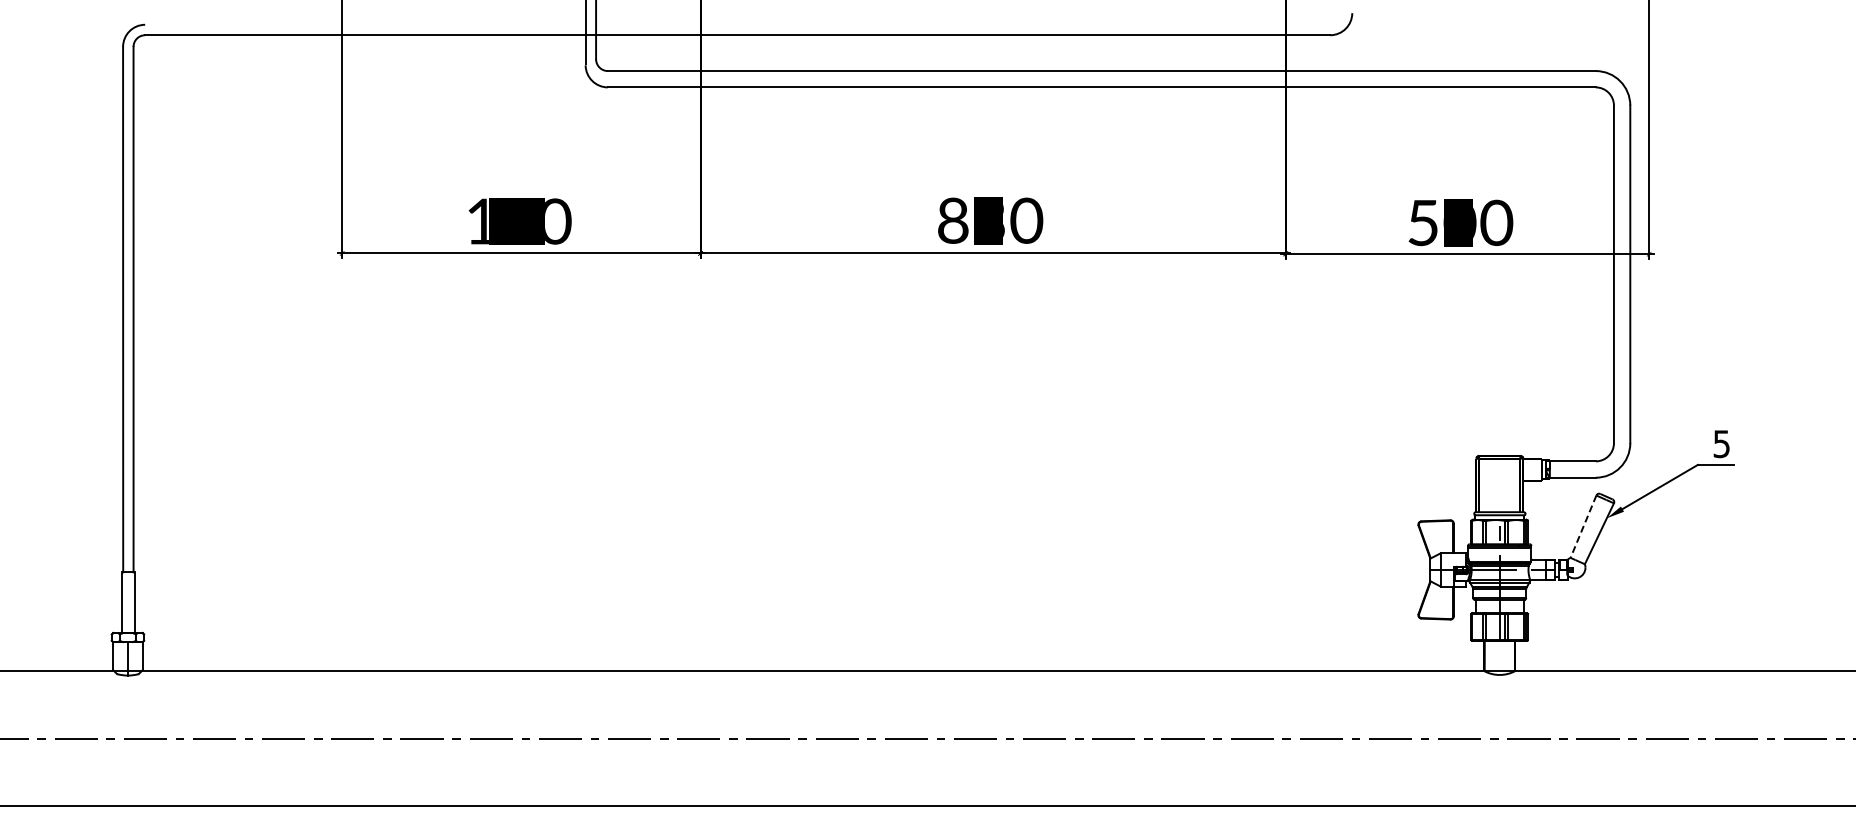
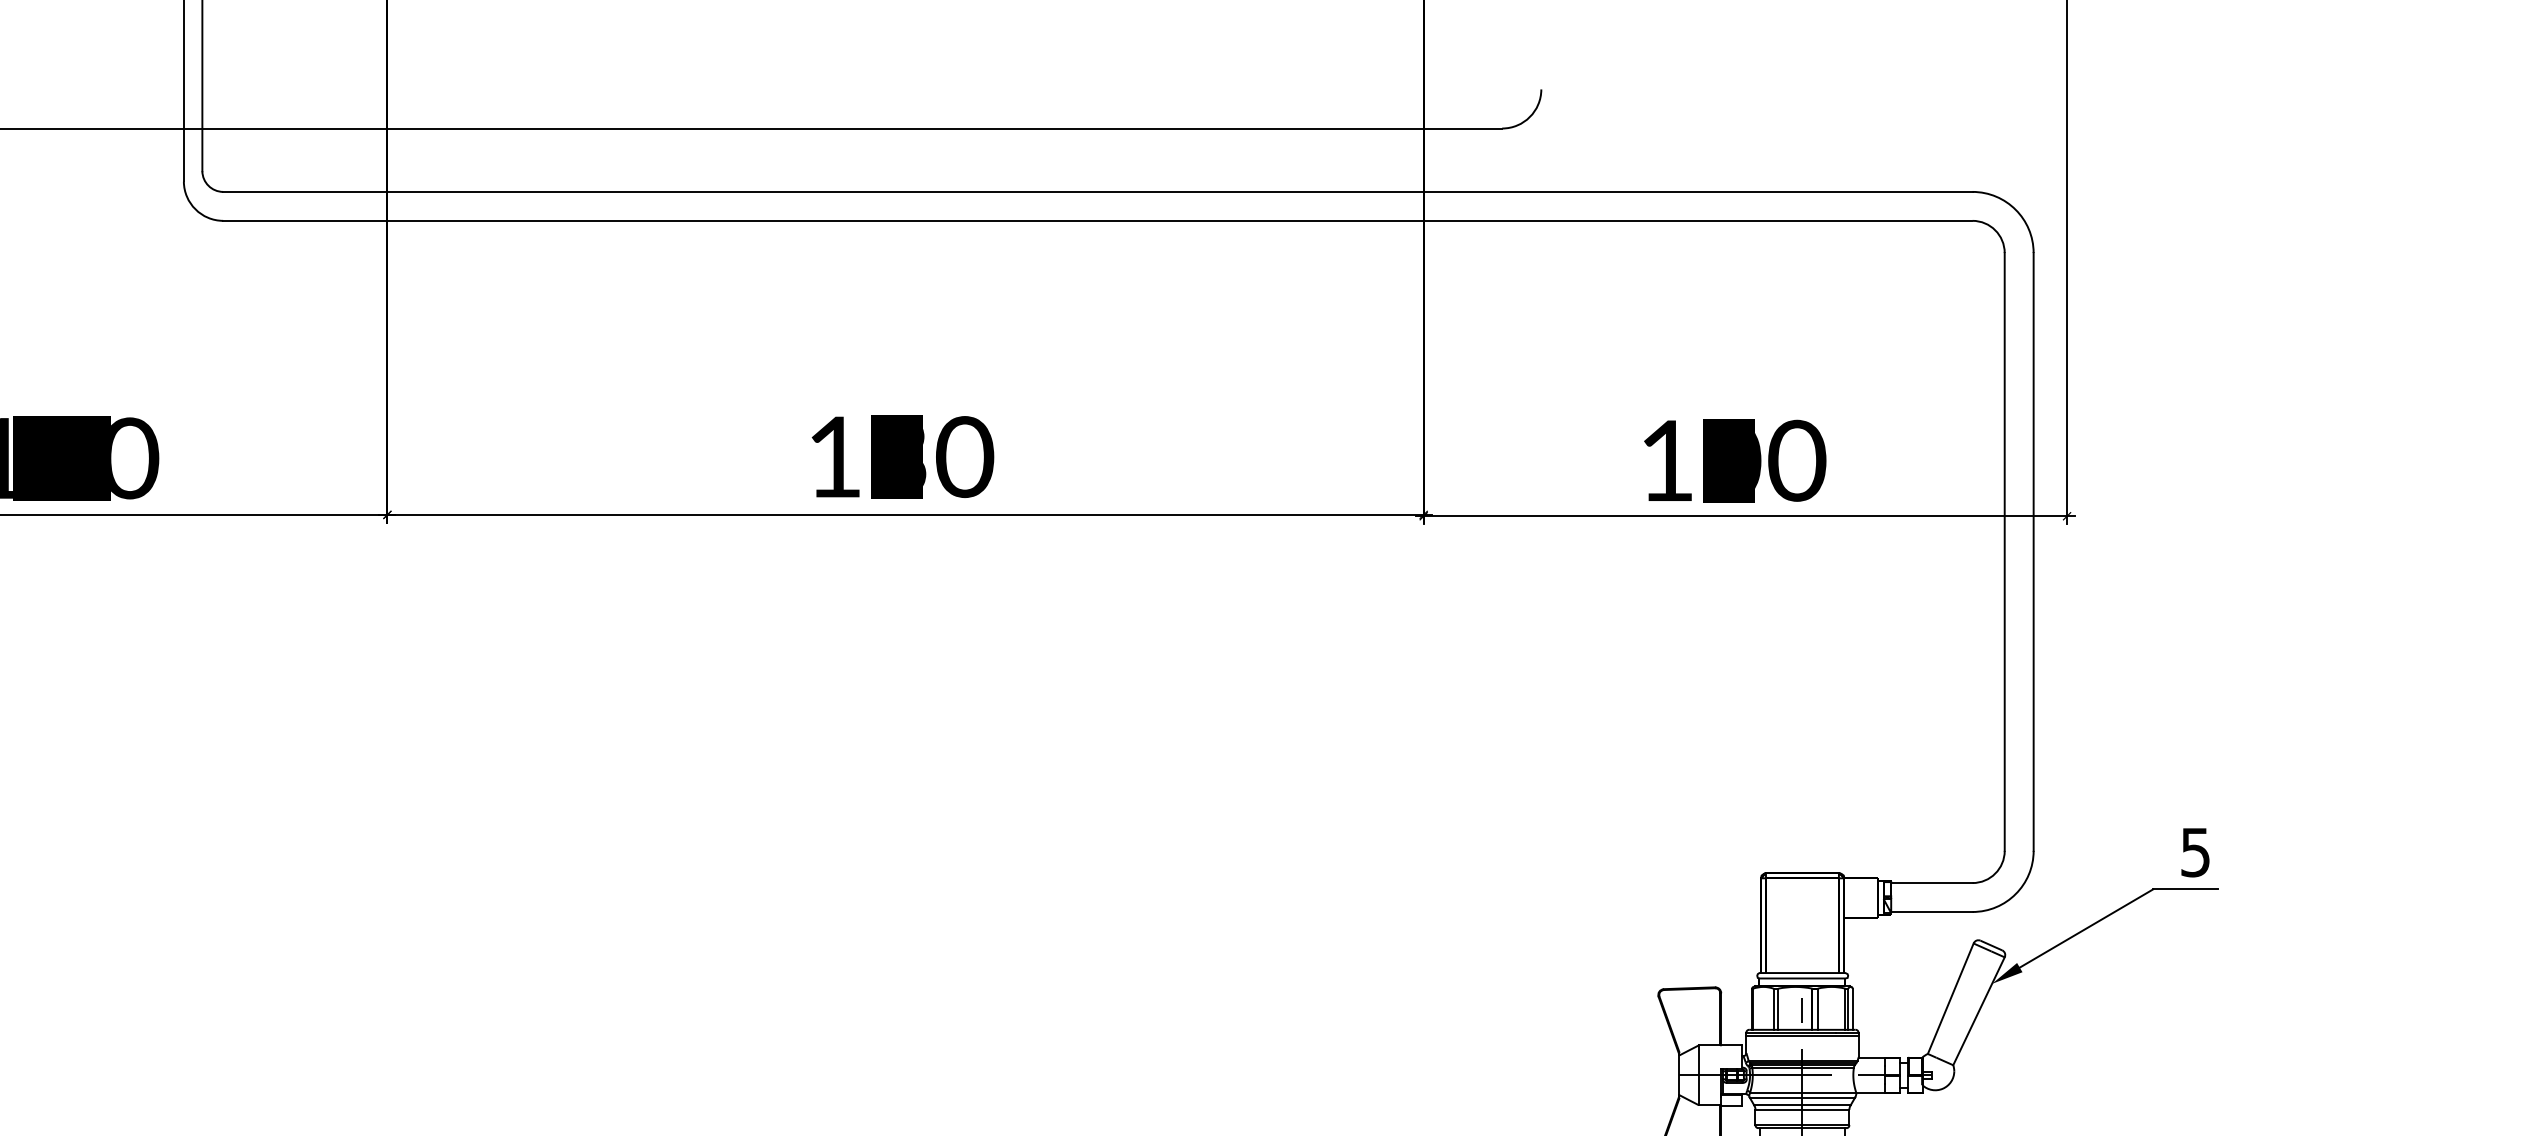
text: (953, 220) -> (835, 456), 830 -> 130
text: (1422, 223) -> (1665, 461), 500 -> 100
line: (1583, 526) -> (1950, 998), dashed -> solid

